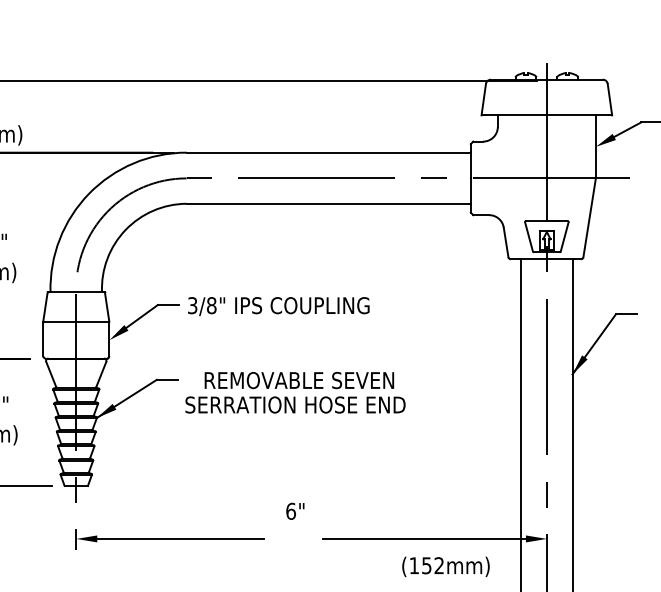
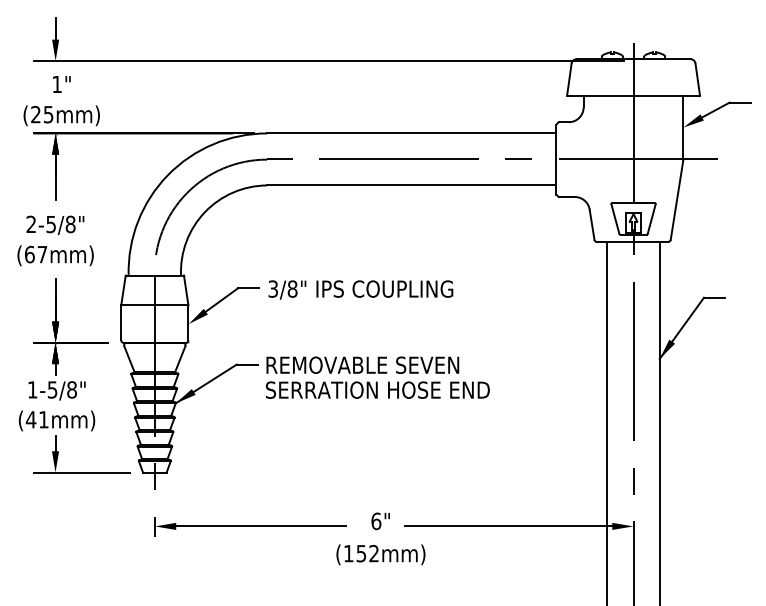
text: (299, 379) -> (362, 364), moved
text: (295, 511) -> (380, 521), moved
text: (445, 566) -> (380, 554), moved

